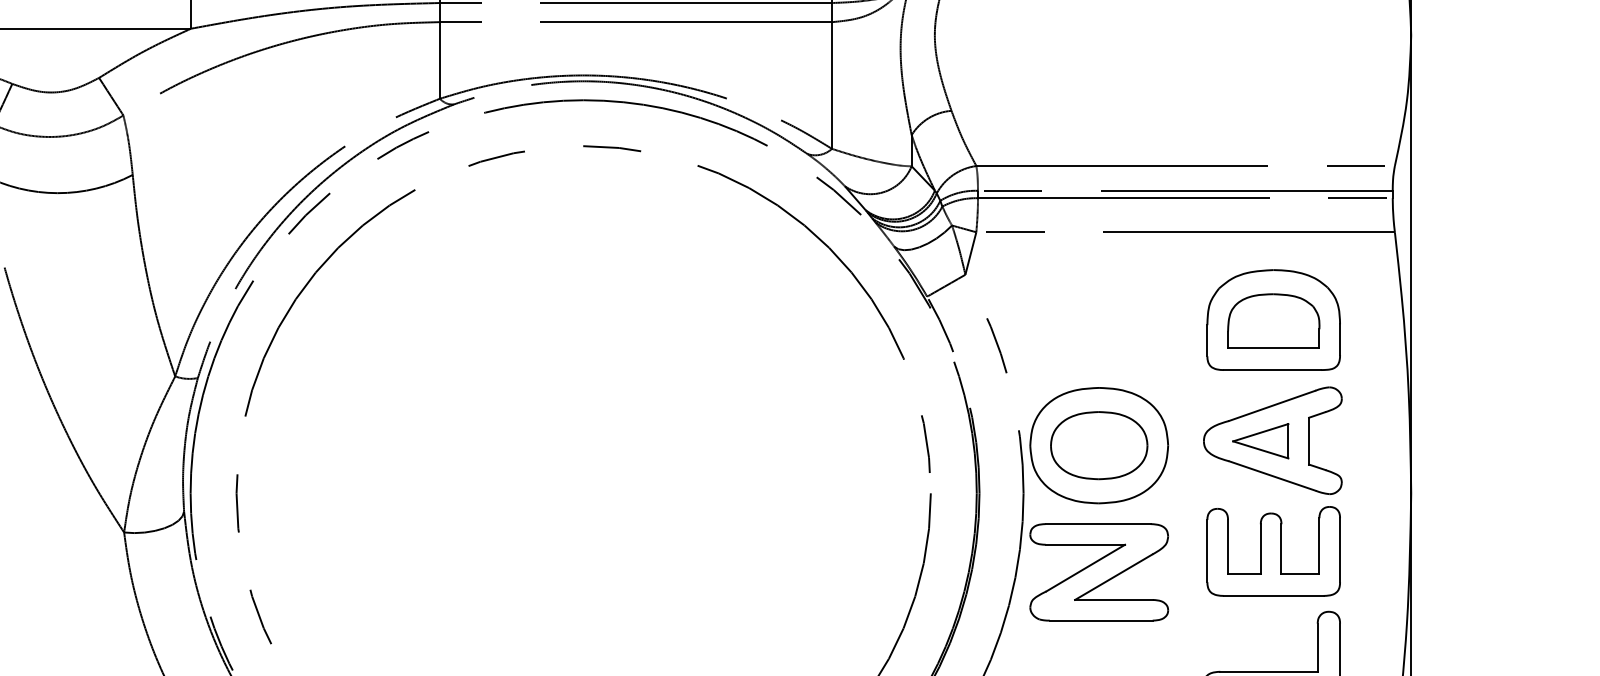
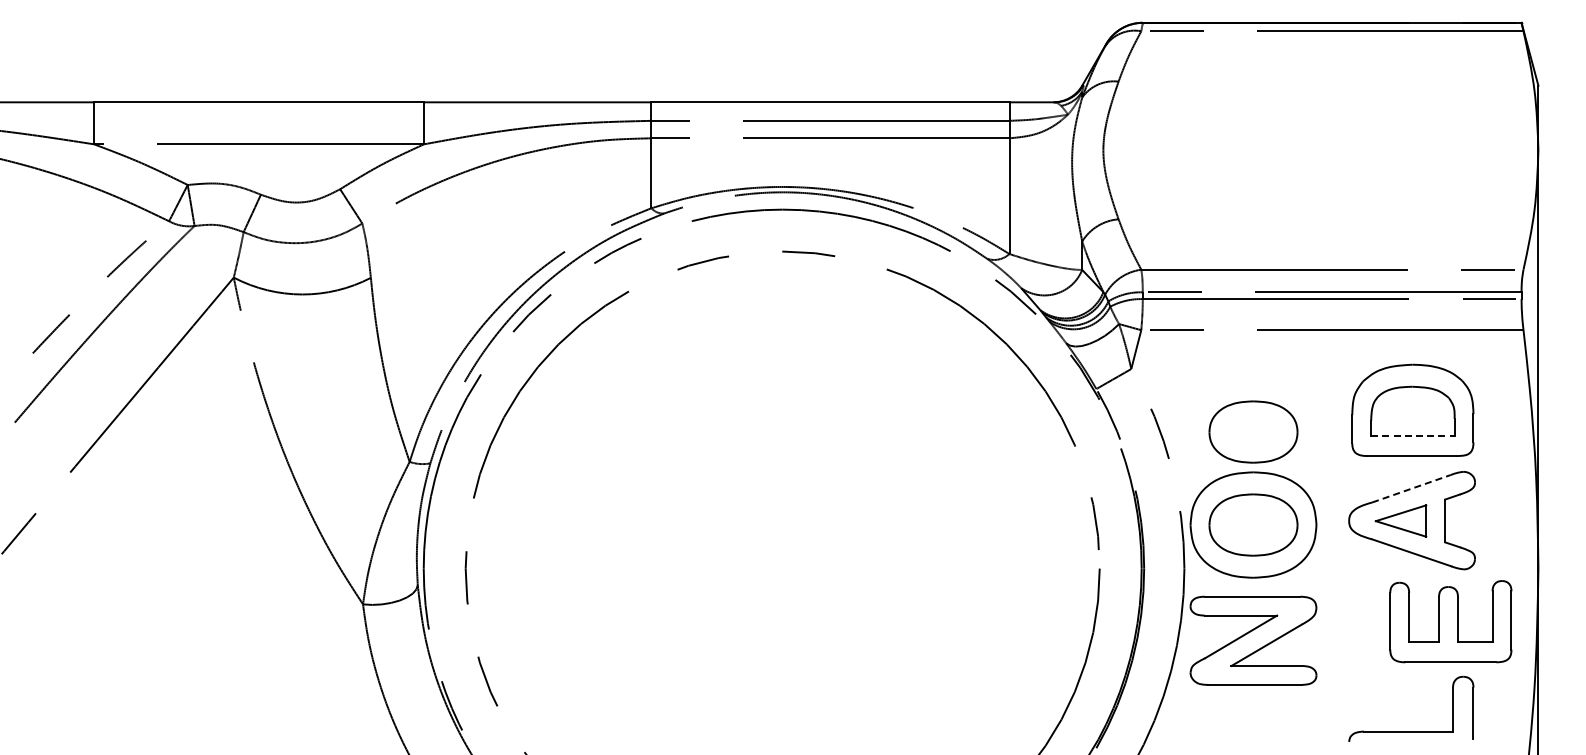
part: (1099, 343) -> (1253, 431), added
line: (1273, 347) -> (1412, 435), solid -> dashed
line: (1272, 405) -> (1411, 488), solid -> dashed
part: (1273, 551) -> (1450, 621), moved

